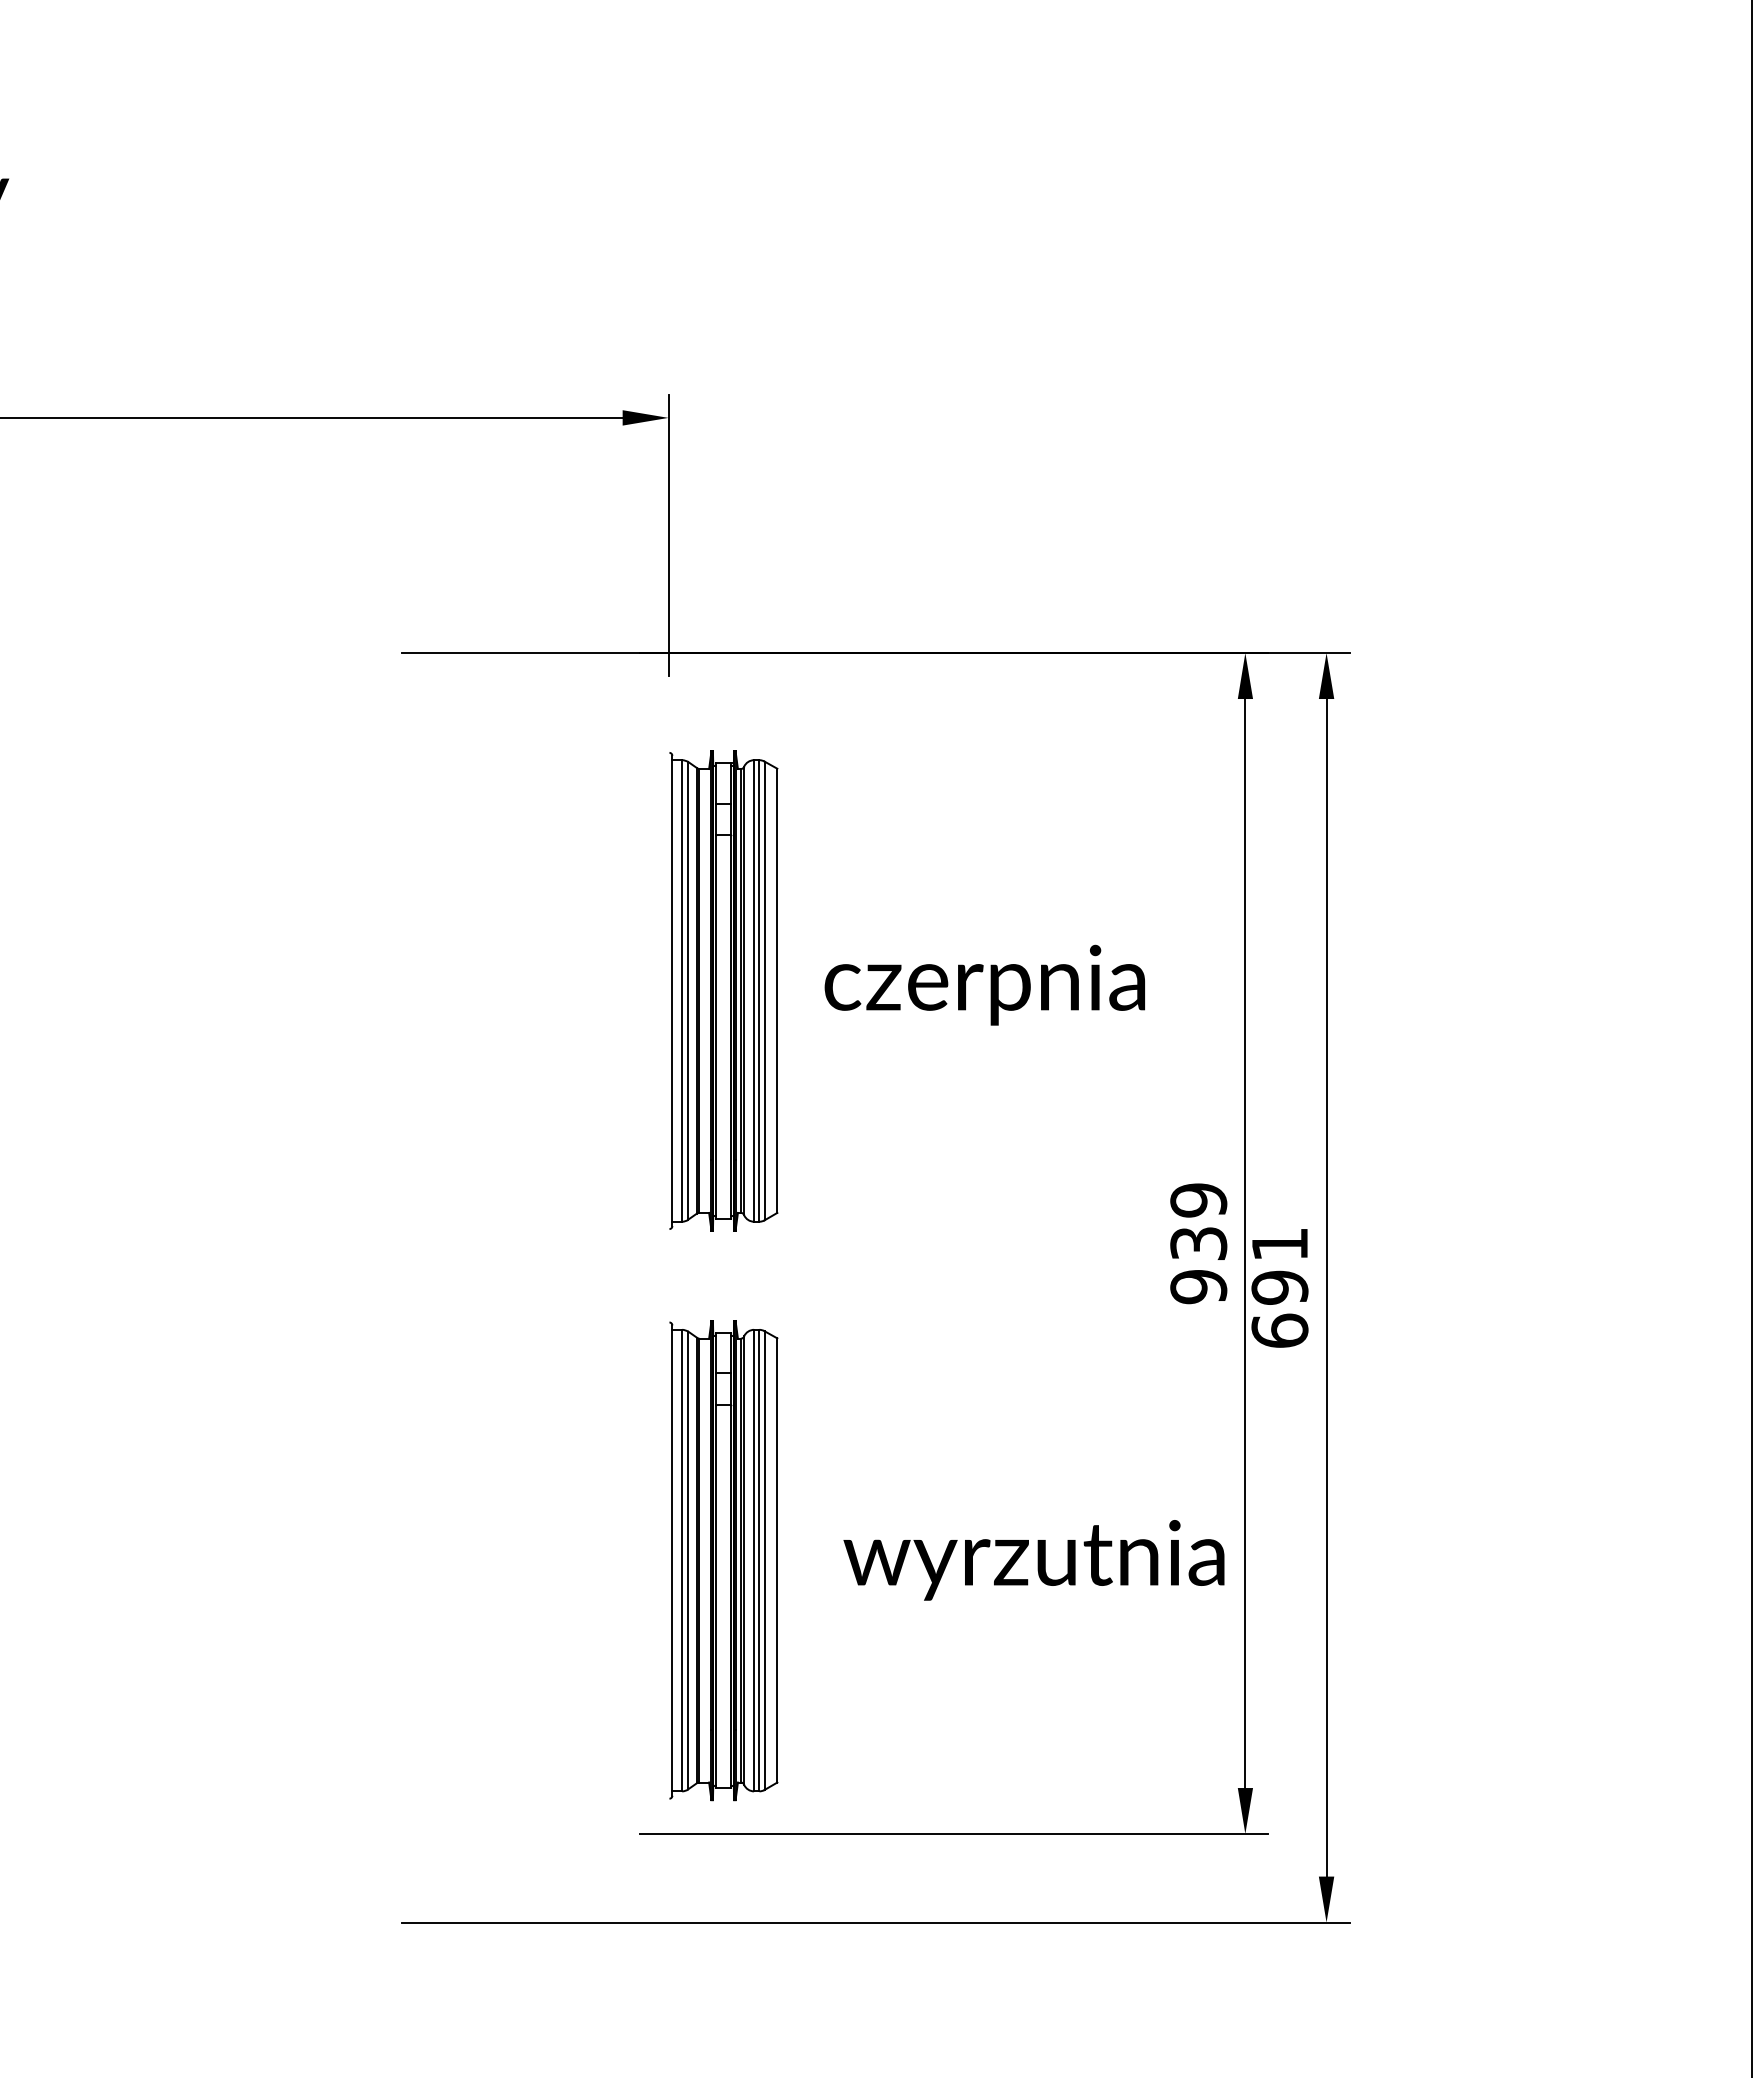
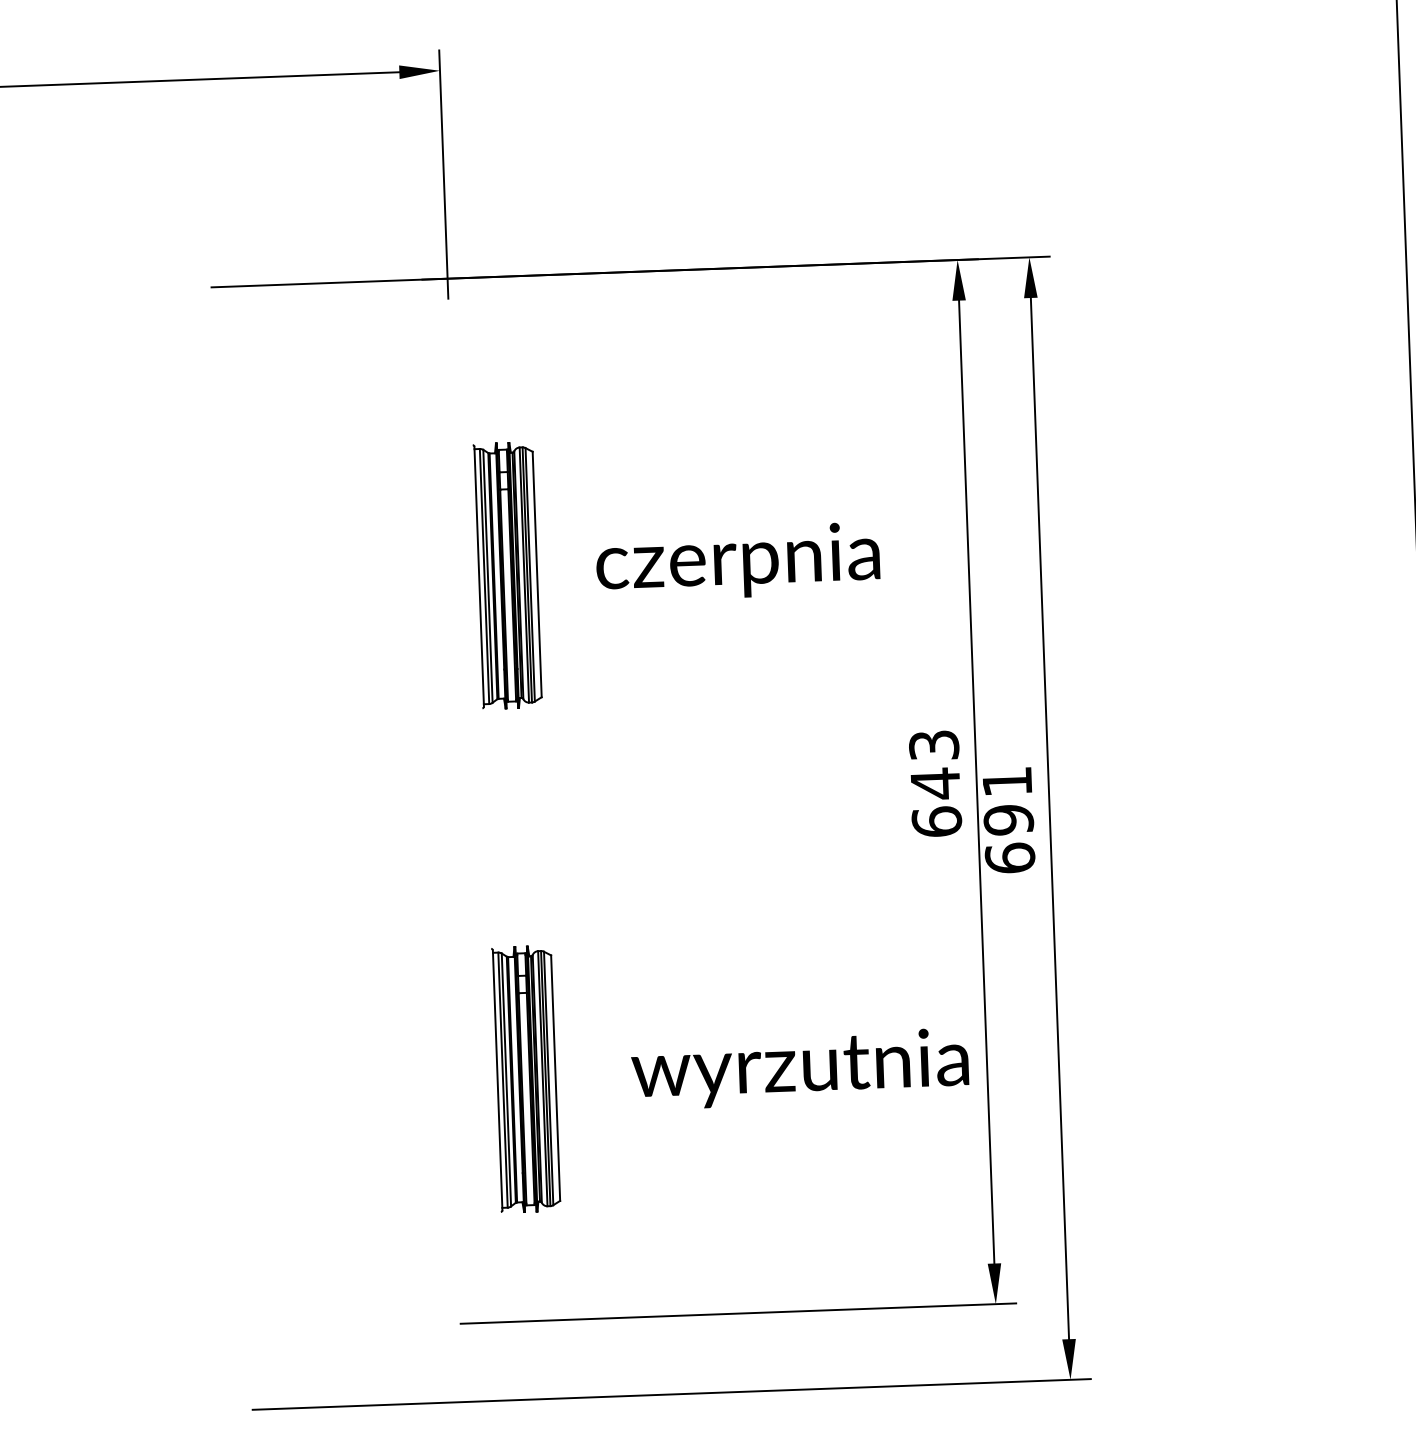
part: (724, 990) -> (507, 575), size x0.62
text: (1198, 1243) -> (935, 783), 939 -> 643
part: (724, 1560) -> (526, 1079), size x0.62

